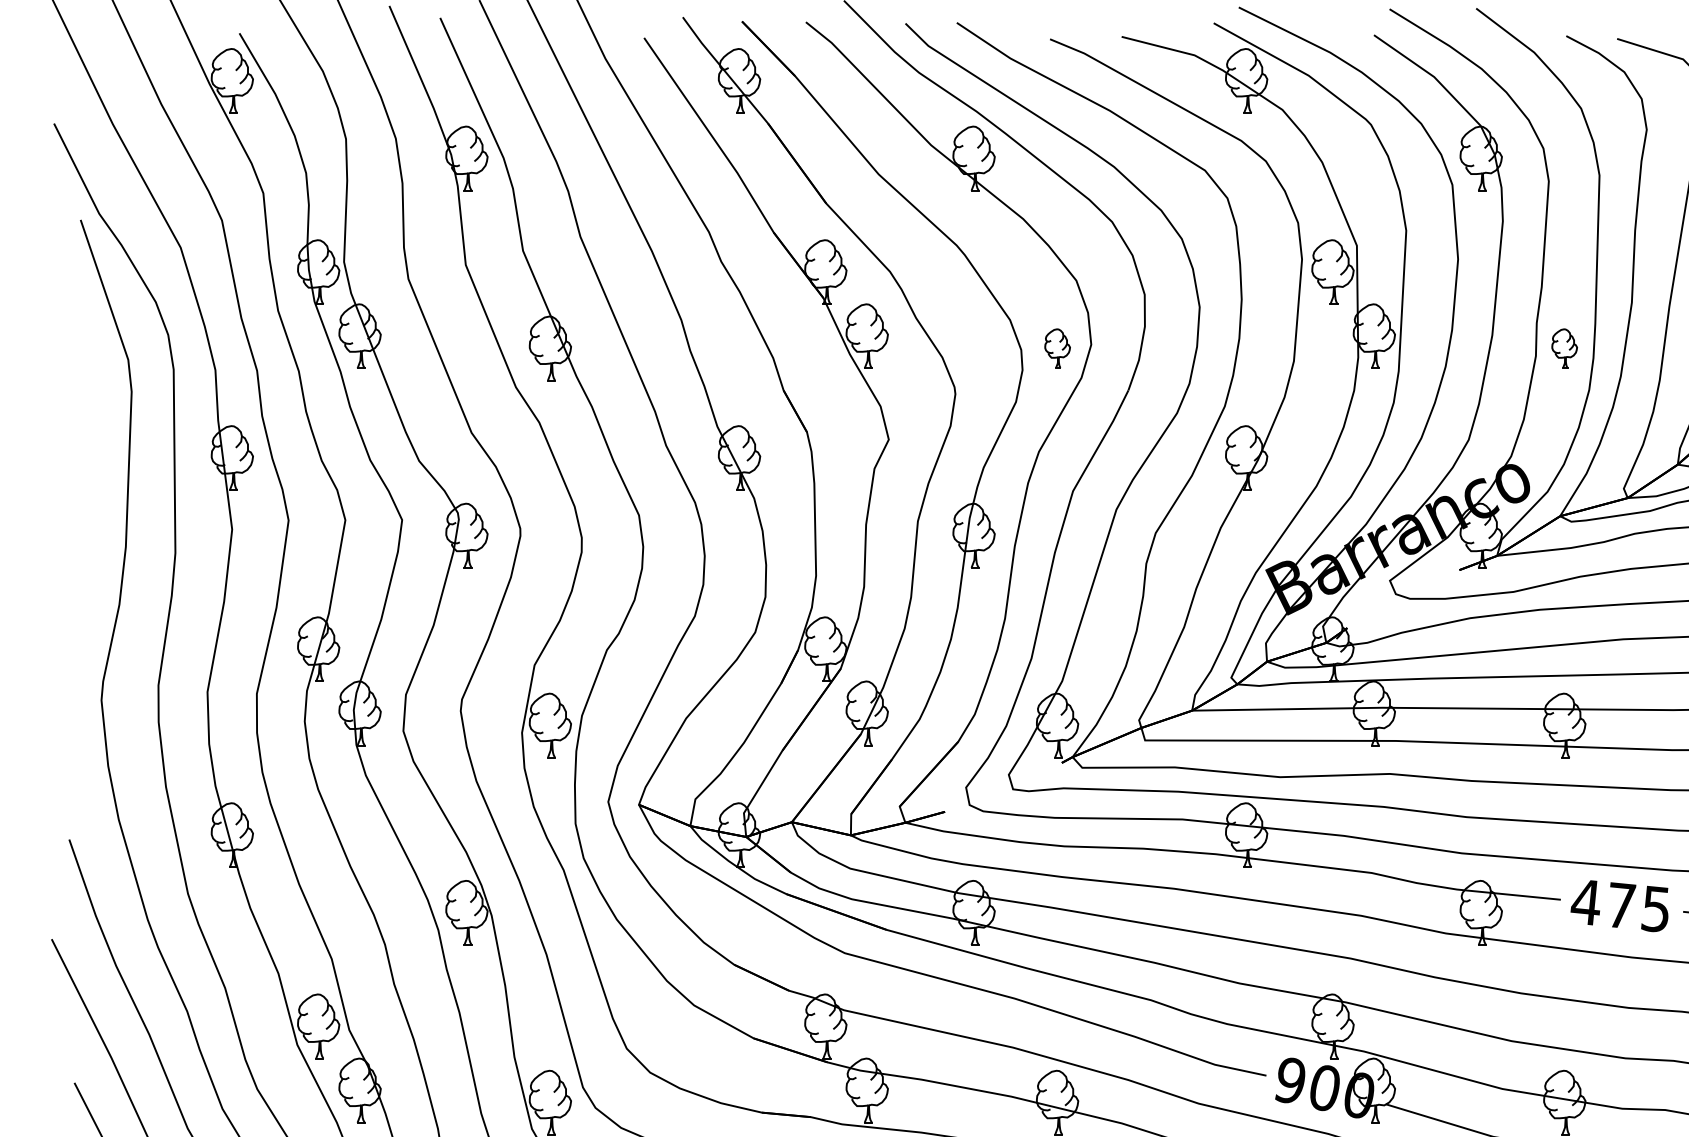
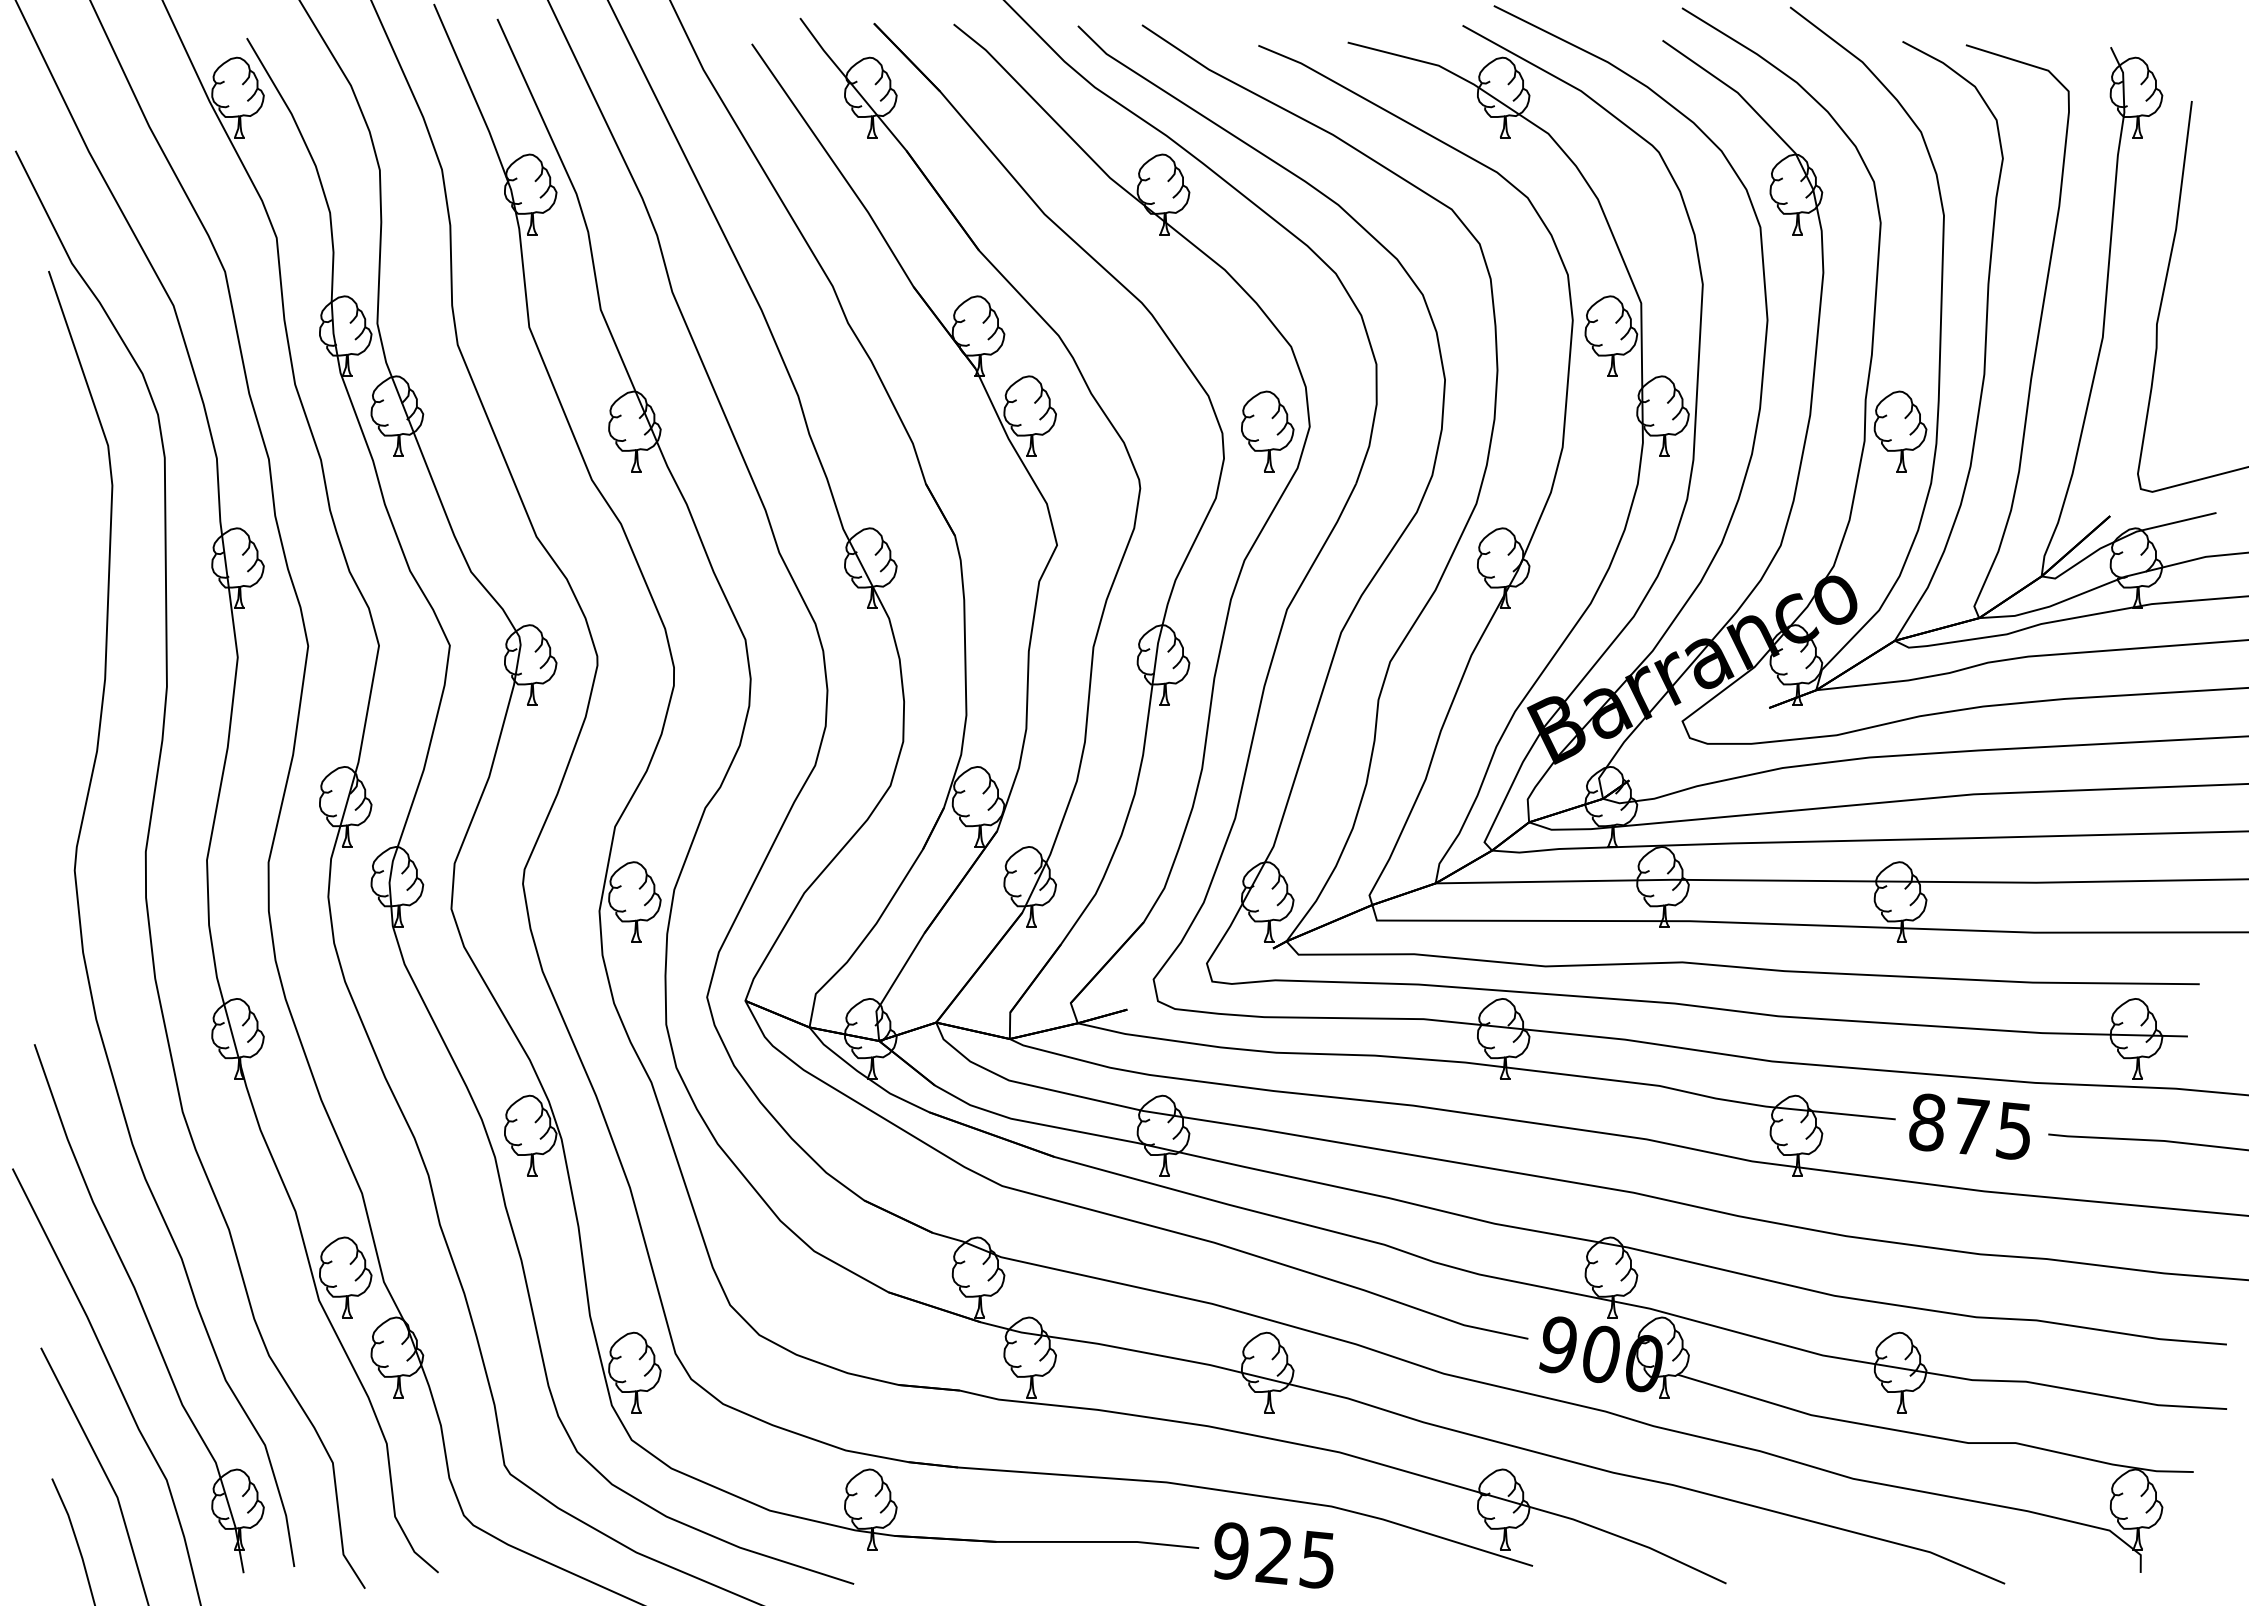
part: (1057, 348) -> (1267, 431), size x1.67
part: (1564, 348) -> (1900, 431), size x1.67
text: (1585, 902) -> (1926, 1122), 475 -> 875

